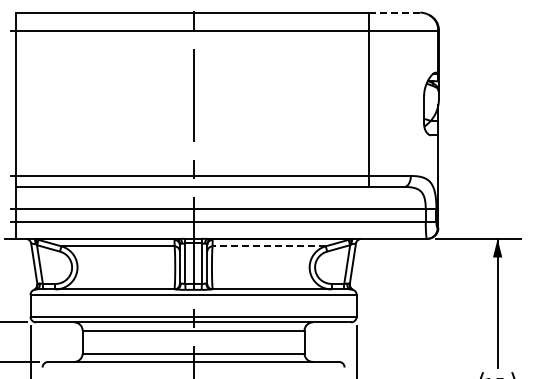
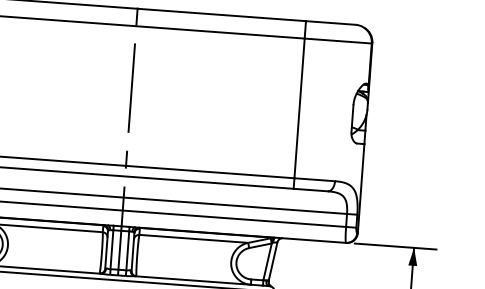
line: (394, 12) -> (330, 22), dashed -> solid
line: (269, 246) -> (194, 239), dashed -> solid

